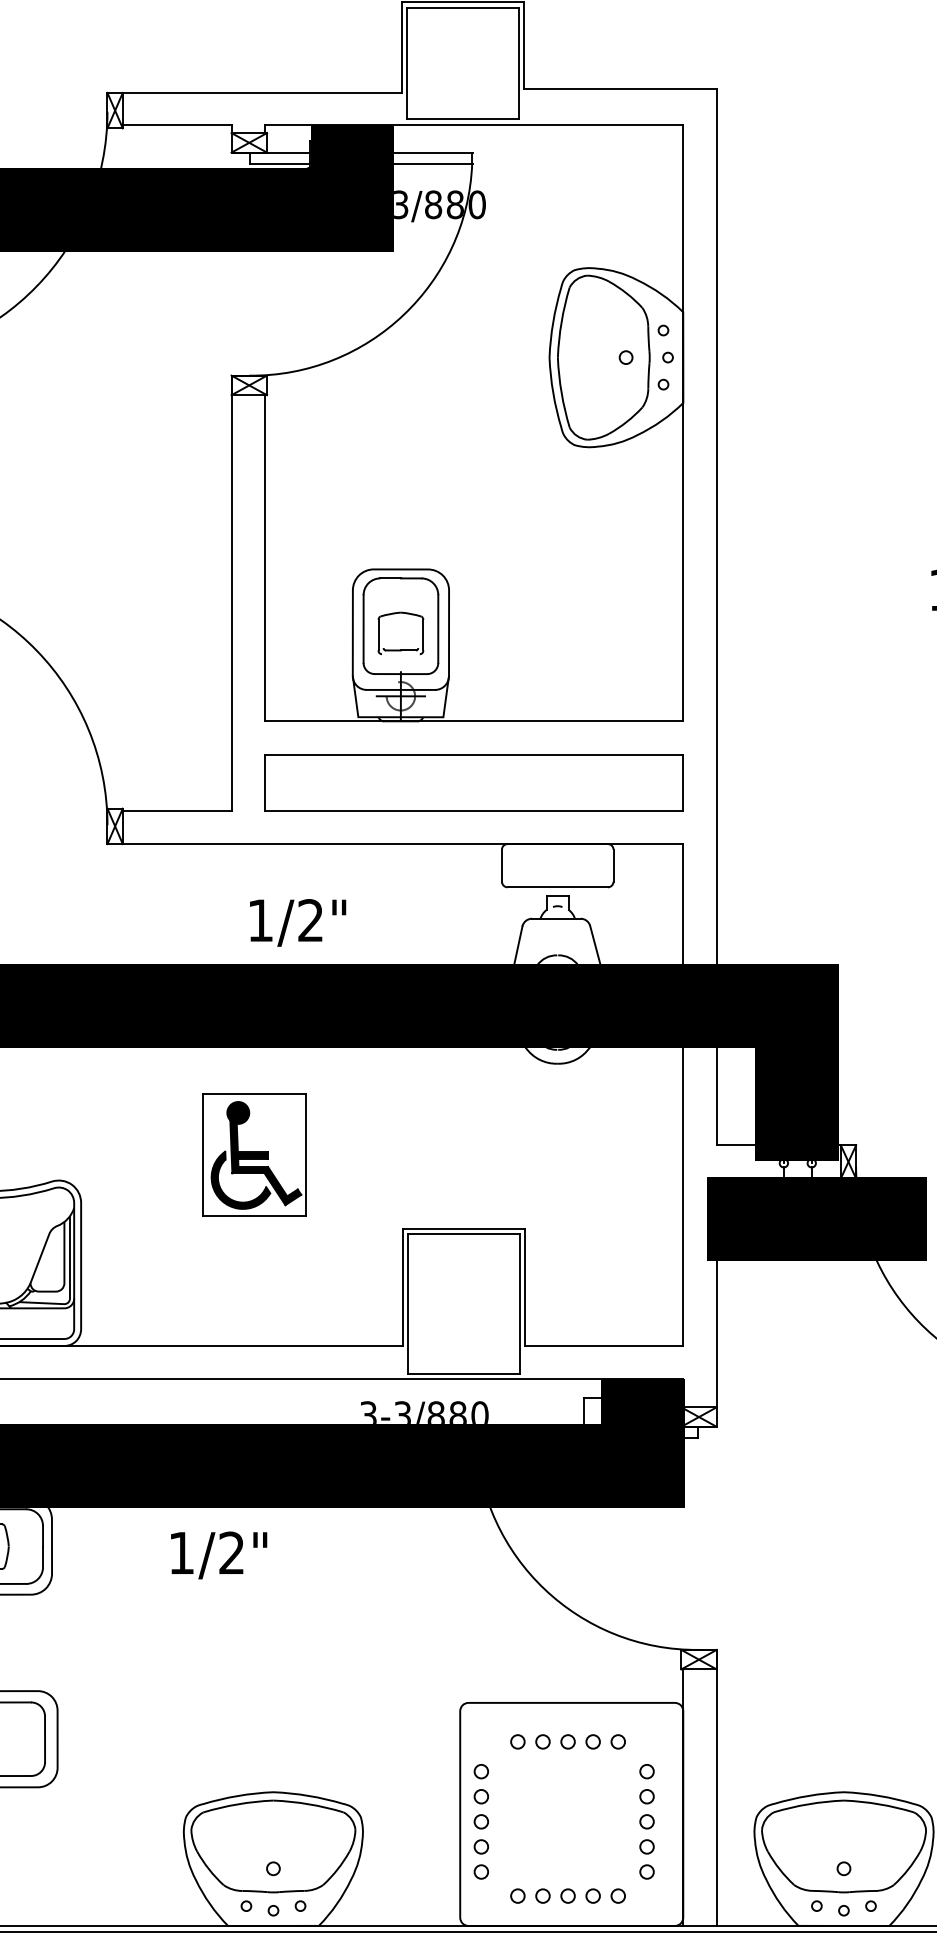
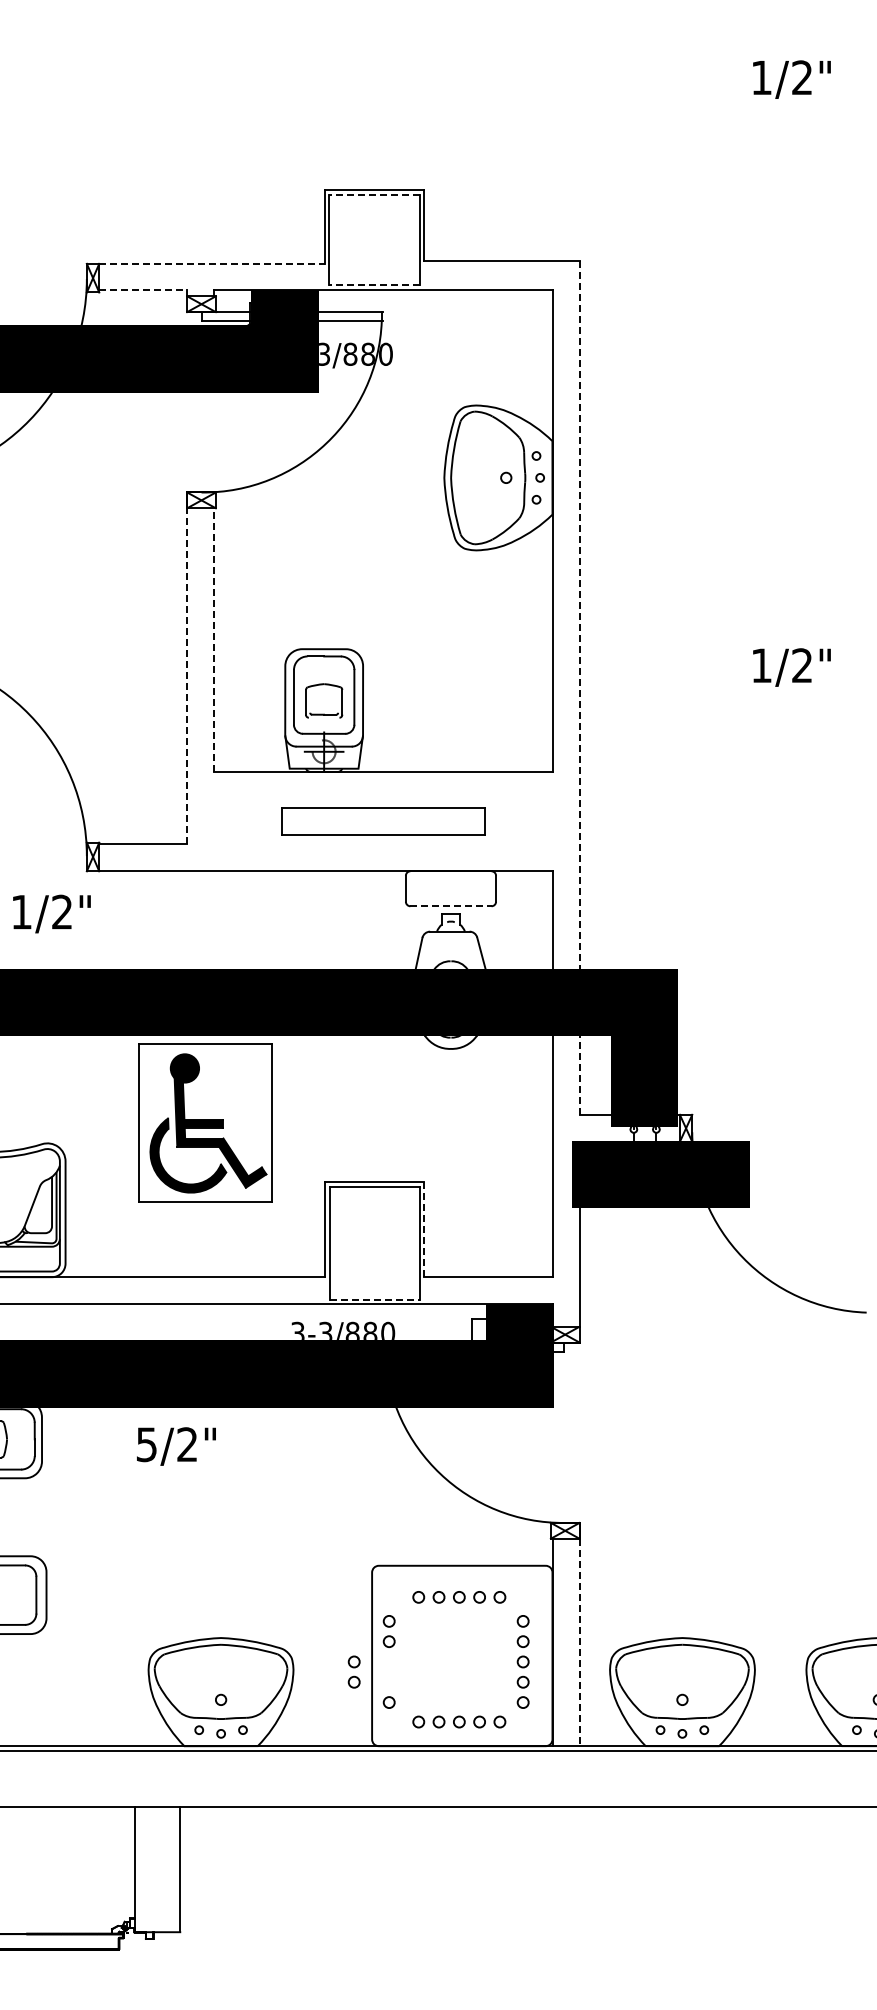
line: (461, 7) -> (373, 194), solid -> dashed
line: (262, 92) -> (212, 263), solid -> dashed
line: (461, 119) -> (373, 285), solid -> dashed
line: (177, 124) -> (143, 289), solid -> dashed
line: (265, 558) -> (214, 640), solid -> dashed
line: (231, 603) -> (187, 676), solid -> dashed
line: (716, 616) -> (579, 687), solid -> dashed
part: (474, 782) -> (383, 821), size x0.6
line: (557, 887) -> (450, 906), solid -> dashed
text: (297, 922) -> (51, 913), moved
part: (254, 1154) -> (205, 1122), size x1.6
line: (525, 1287) -> (424, 1229), solid -> dashed
line: (464, 1373) -> (375, 1299), solid -> dashed
text: (181, 1552) -> (146, 1444), 1/2" -> 5/2"
line: (716, 1797) -> (579, 1642), solid -> dashed
part: (480, 1833) -> (353, 1671), moved

